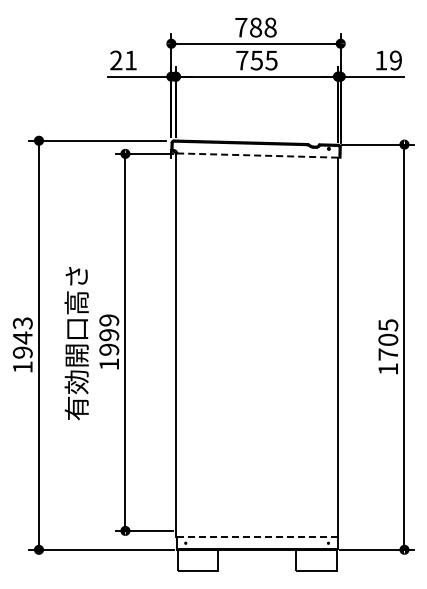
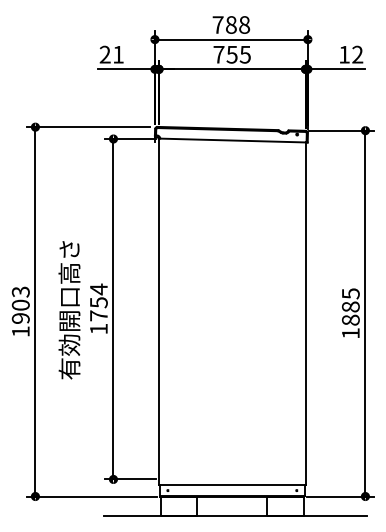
text: (395, 60) -> (357, 54), 19 -> 12
line: (258, 155) -> (233, 140), dashed -> solid
text: (109, 334) -> (99, 302), 1999 -> 1754
text: (22, 337) -> (20, 304), 1943 -> 1903
text: (388, 346) -> (351, 312), 1705 -> 1885
line: (256, 537) -> (231, 485), dashed -> solid
line: (260, 571) -> (235, 516), added

